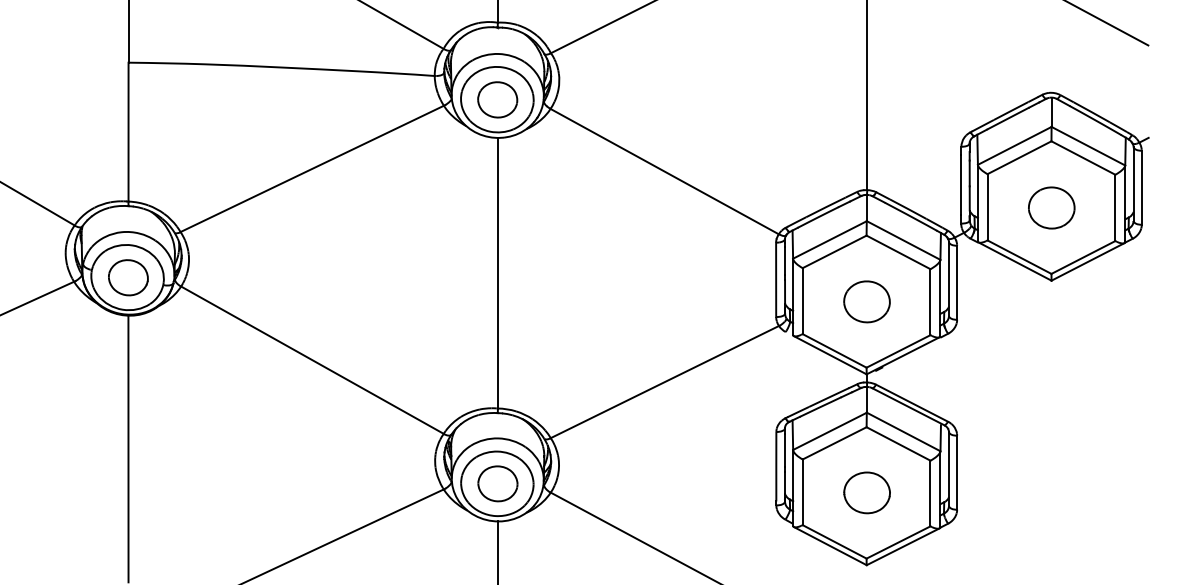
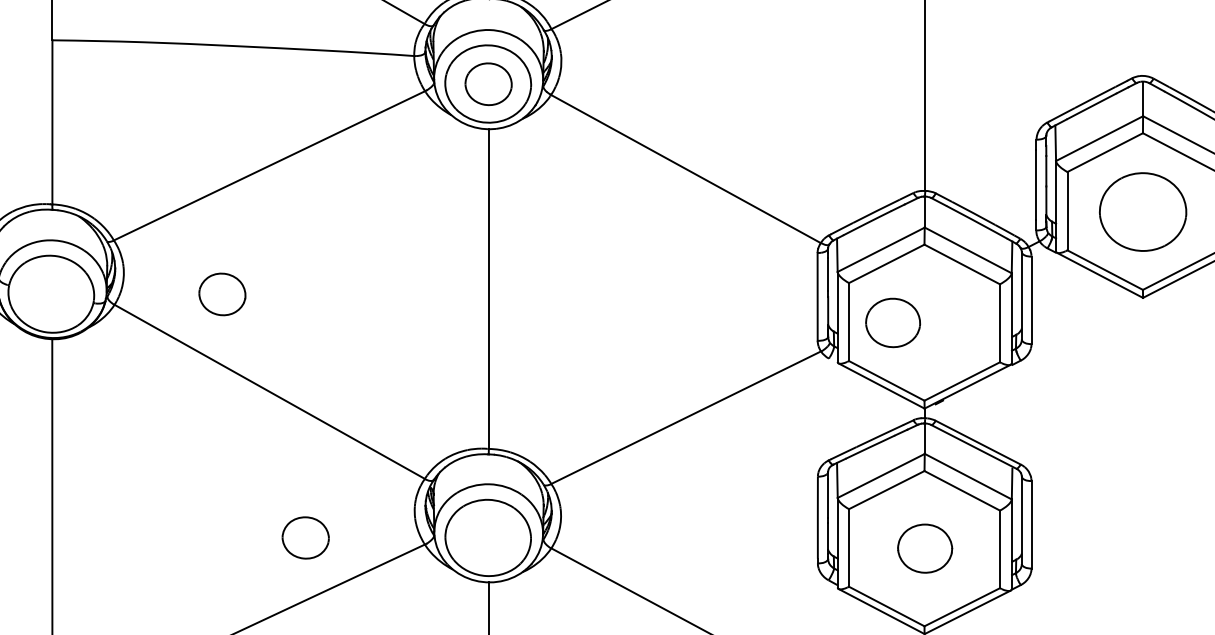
part: (1051, 207) -> (1142, 211), size x1.6
part: (128, 277) -> (222, 294), moved
part: (866, 301) -> (892, 322), moved
part: (497, 483) -> (305, 537), moved

